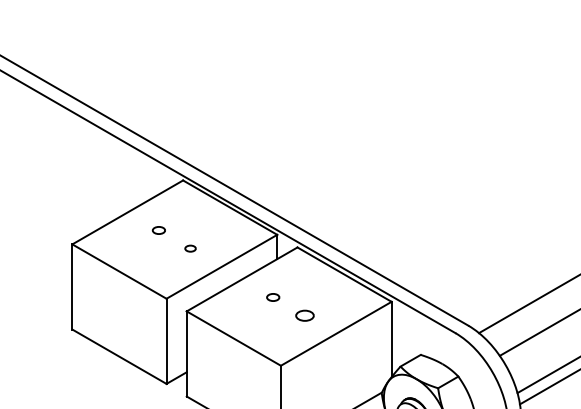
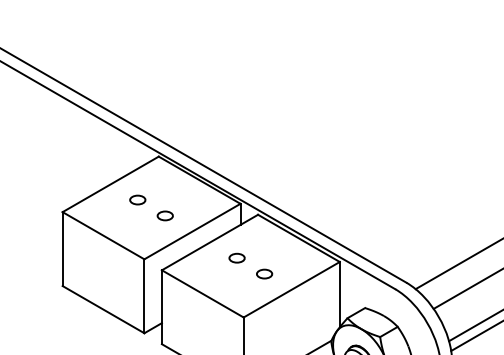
part: (158, 230) -> (137, 200), size x1.43
part: (190, 248) -> (165, 215), size x1.67
part: (272, 297) -> (236, 258), size x1.43

